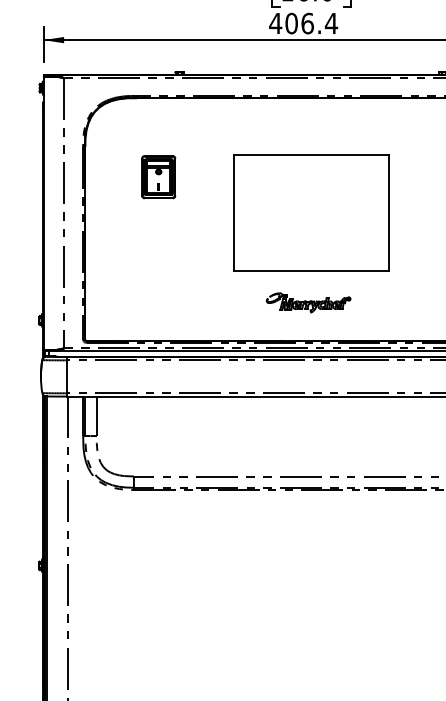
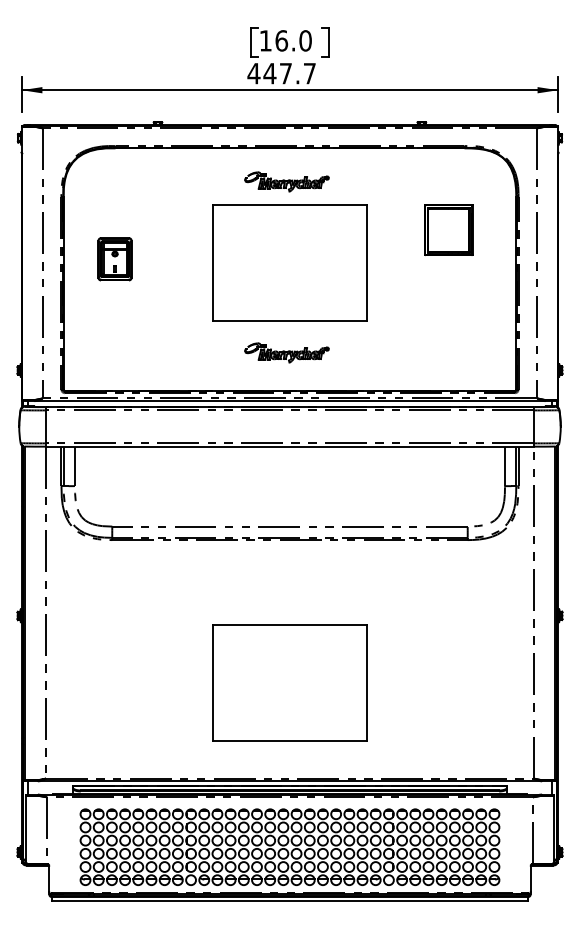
text: (311, 23) -> (289, 73), 406.4 -> 447.7
part: (308, 131) -> (286, 181), added
part: (158, 177) -> (114, 259), moved
part: (311, 632) -> (289, 682), added

